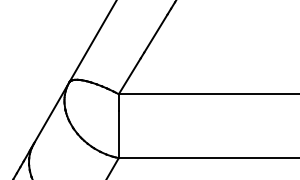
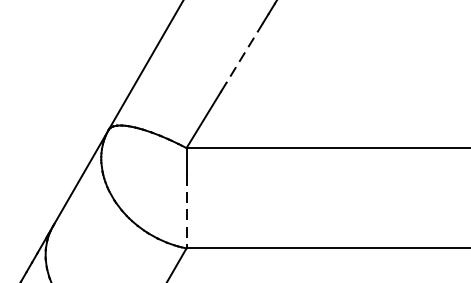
line: (155, 34) -> (244, 54), solid -> dashed
line: (118, 135) -> (186, 212), solid -> dashed

